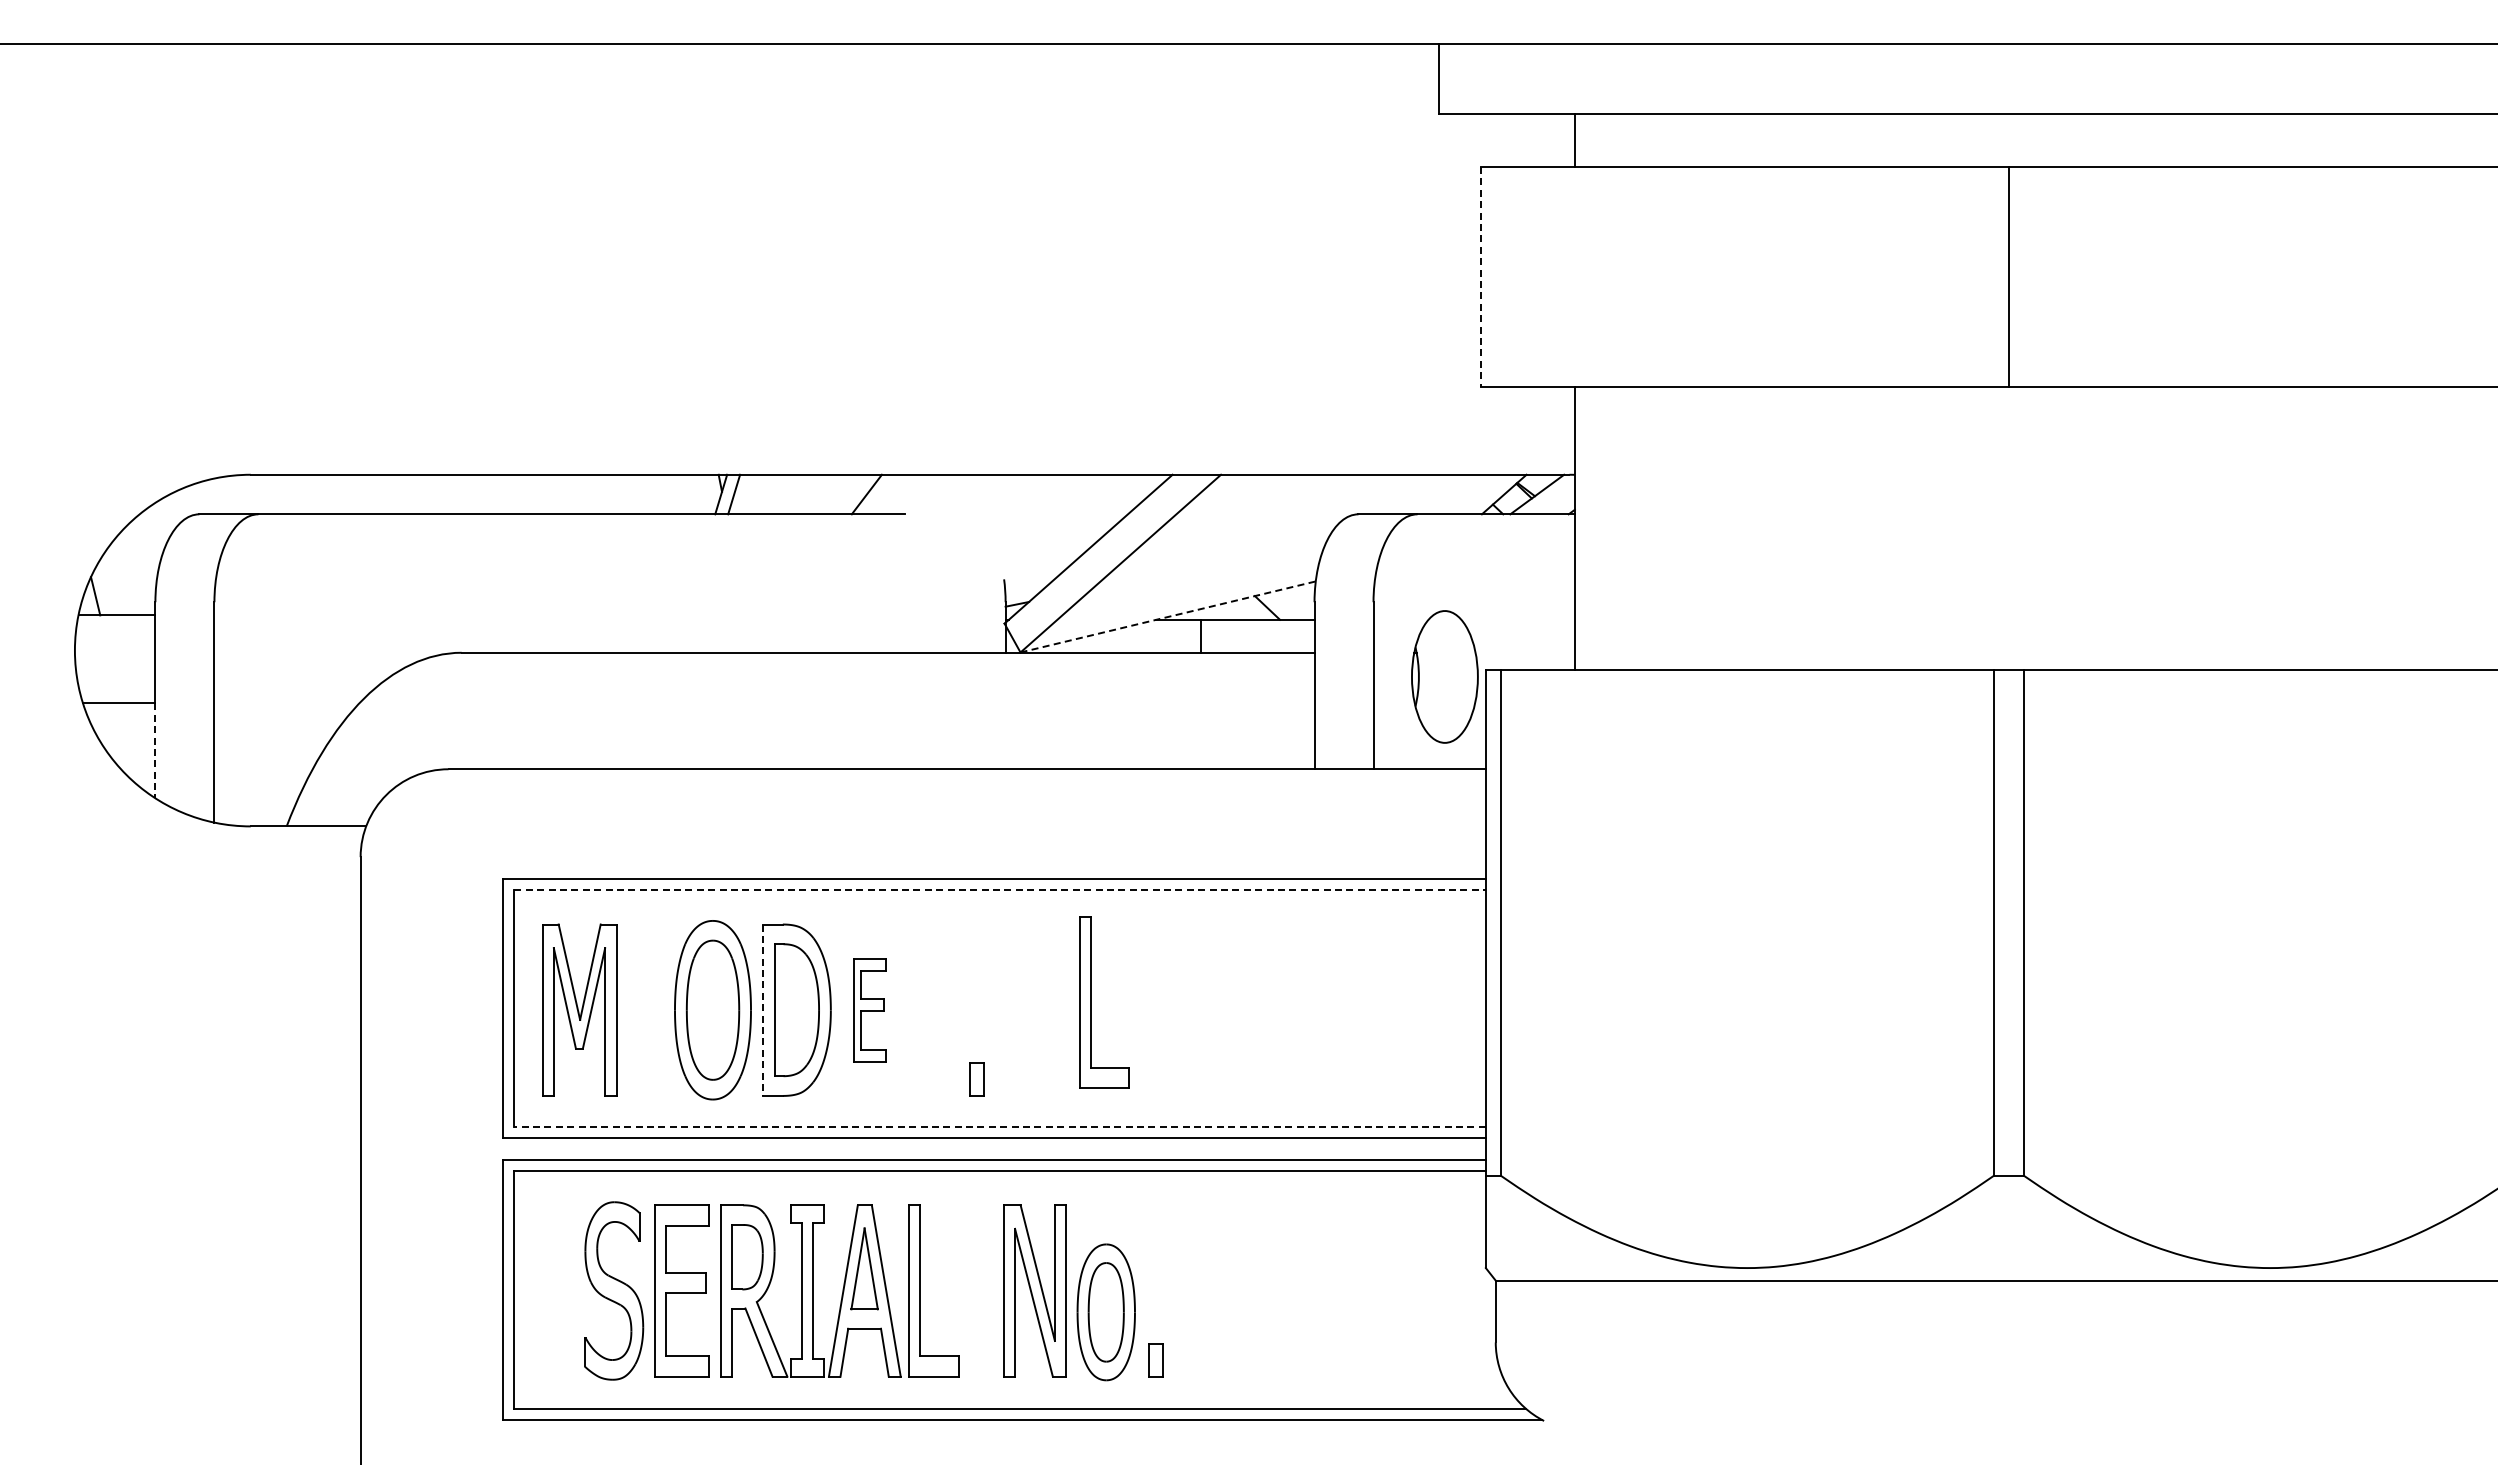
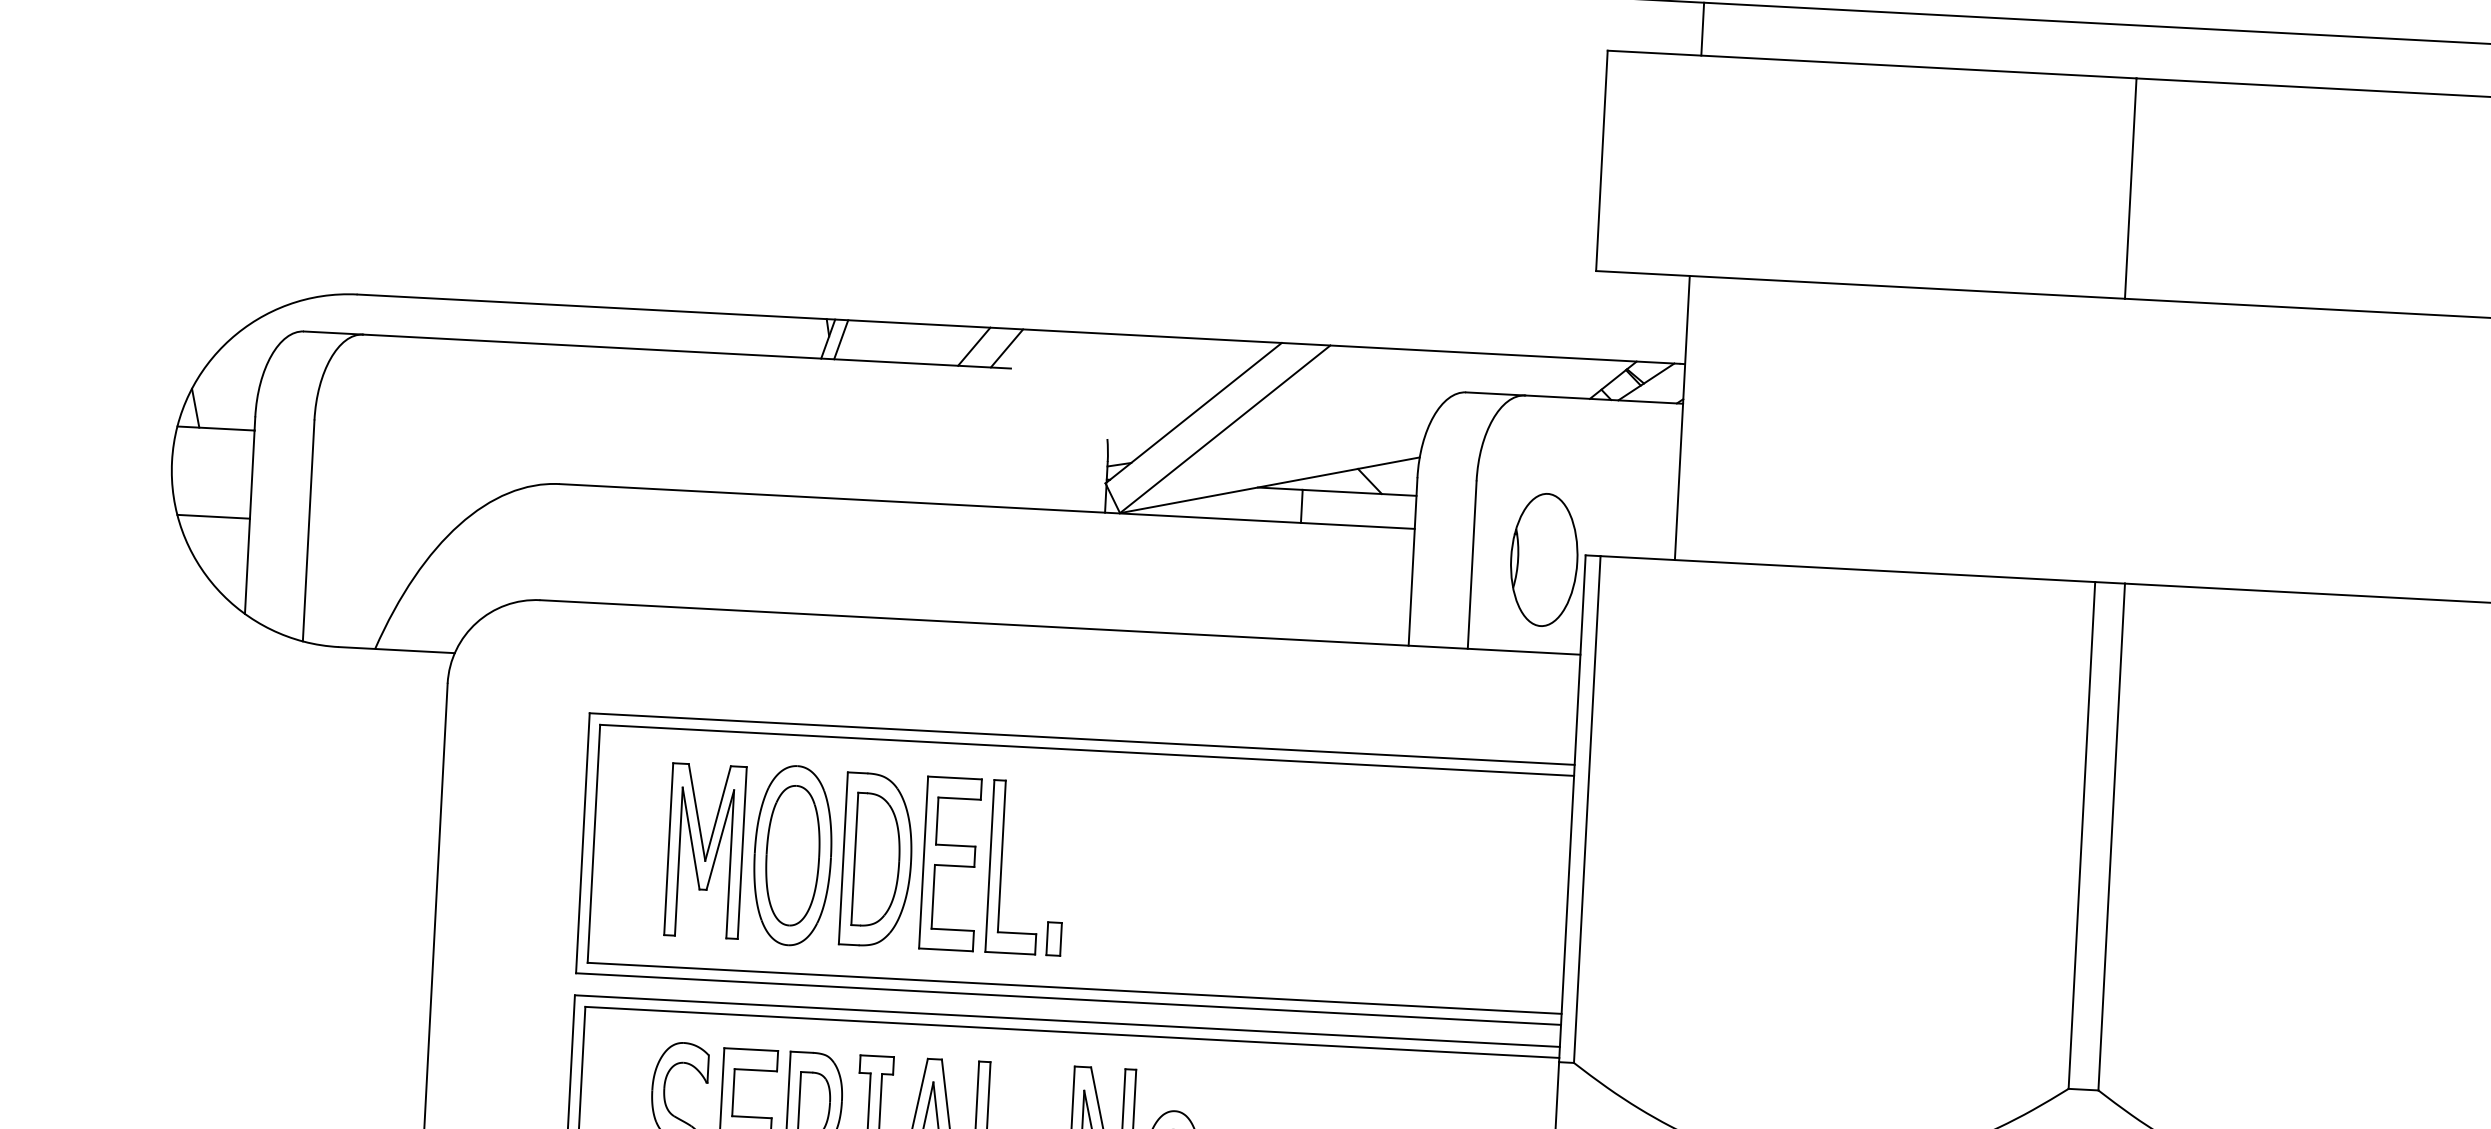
line: (1481, 276) -> (1601, 160), dashed -> solid
line: (899, 494) -> (1006, 348), added
line: (1168, 616) -> (1270, 484), dashed -> solid
line: (155, 751) -> (247, 566), dashed -> solid
line: (1000, 890) -> (1087, 750), dashed -> solid
part: (1091, 1002) -> (1001, 866), moved
part: (579, 1009) -> (705, 850), moved
line: (763, 1010) -> (843, 858), dashed -> solid
part: (869, 1010) -> (949, 864), size x1.67
line: (1000, 1127) -> (1074, 988), dashed -> solid

